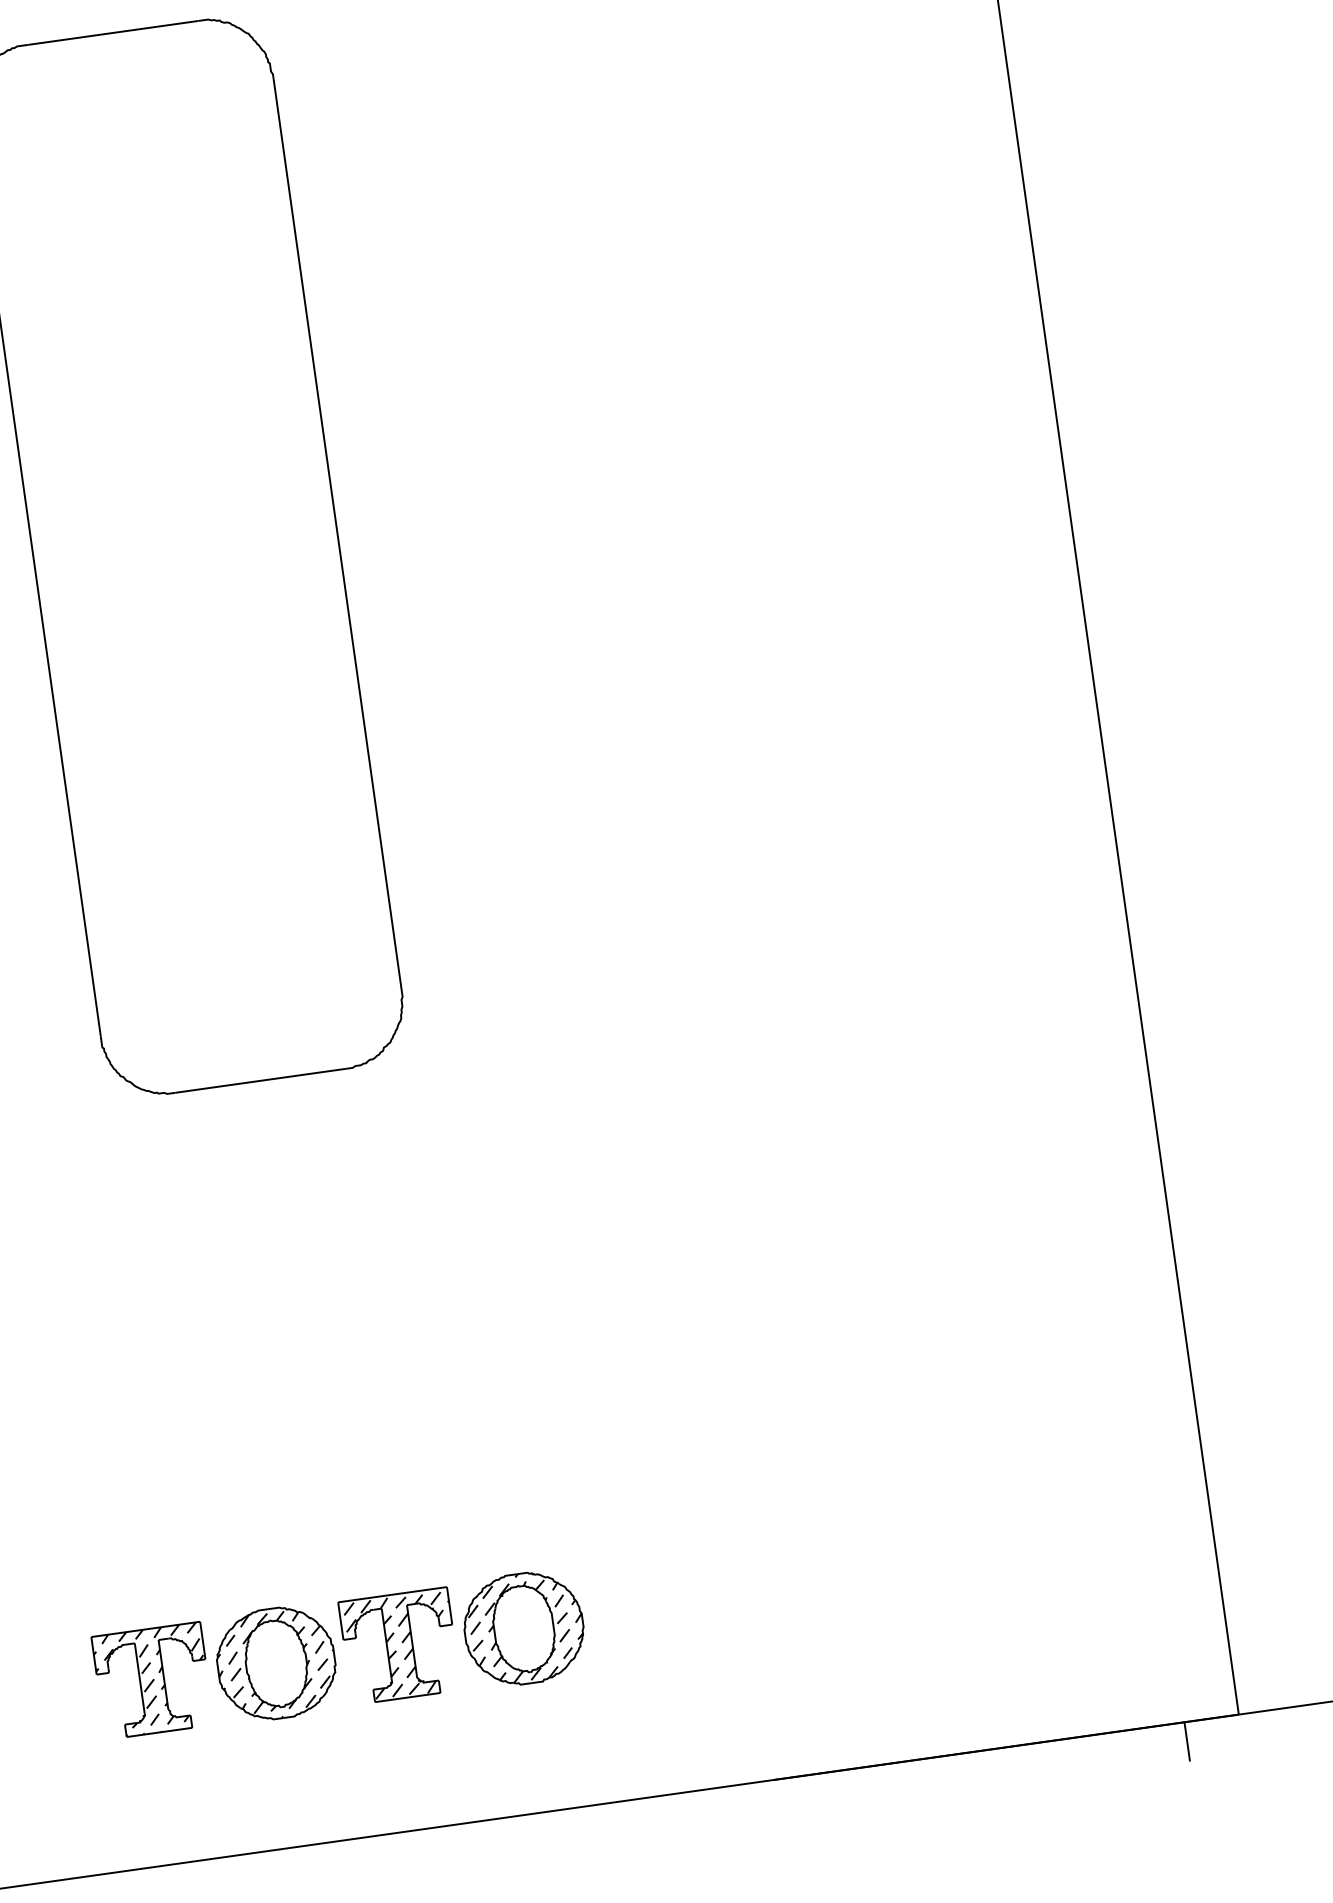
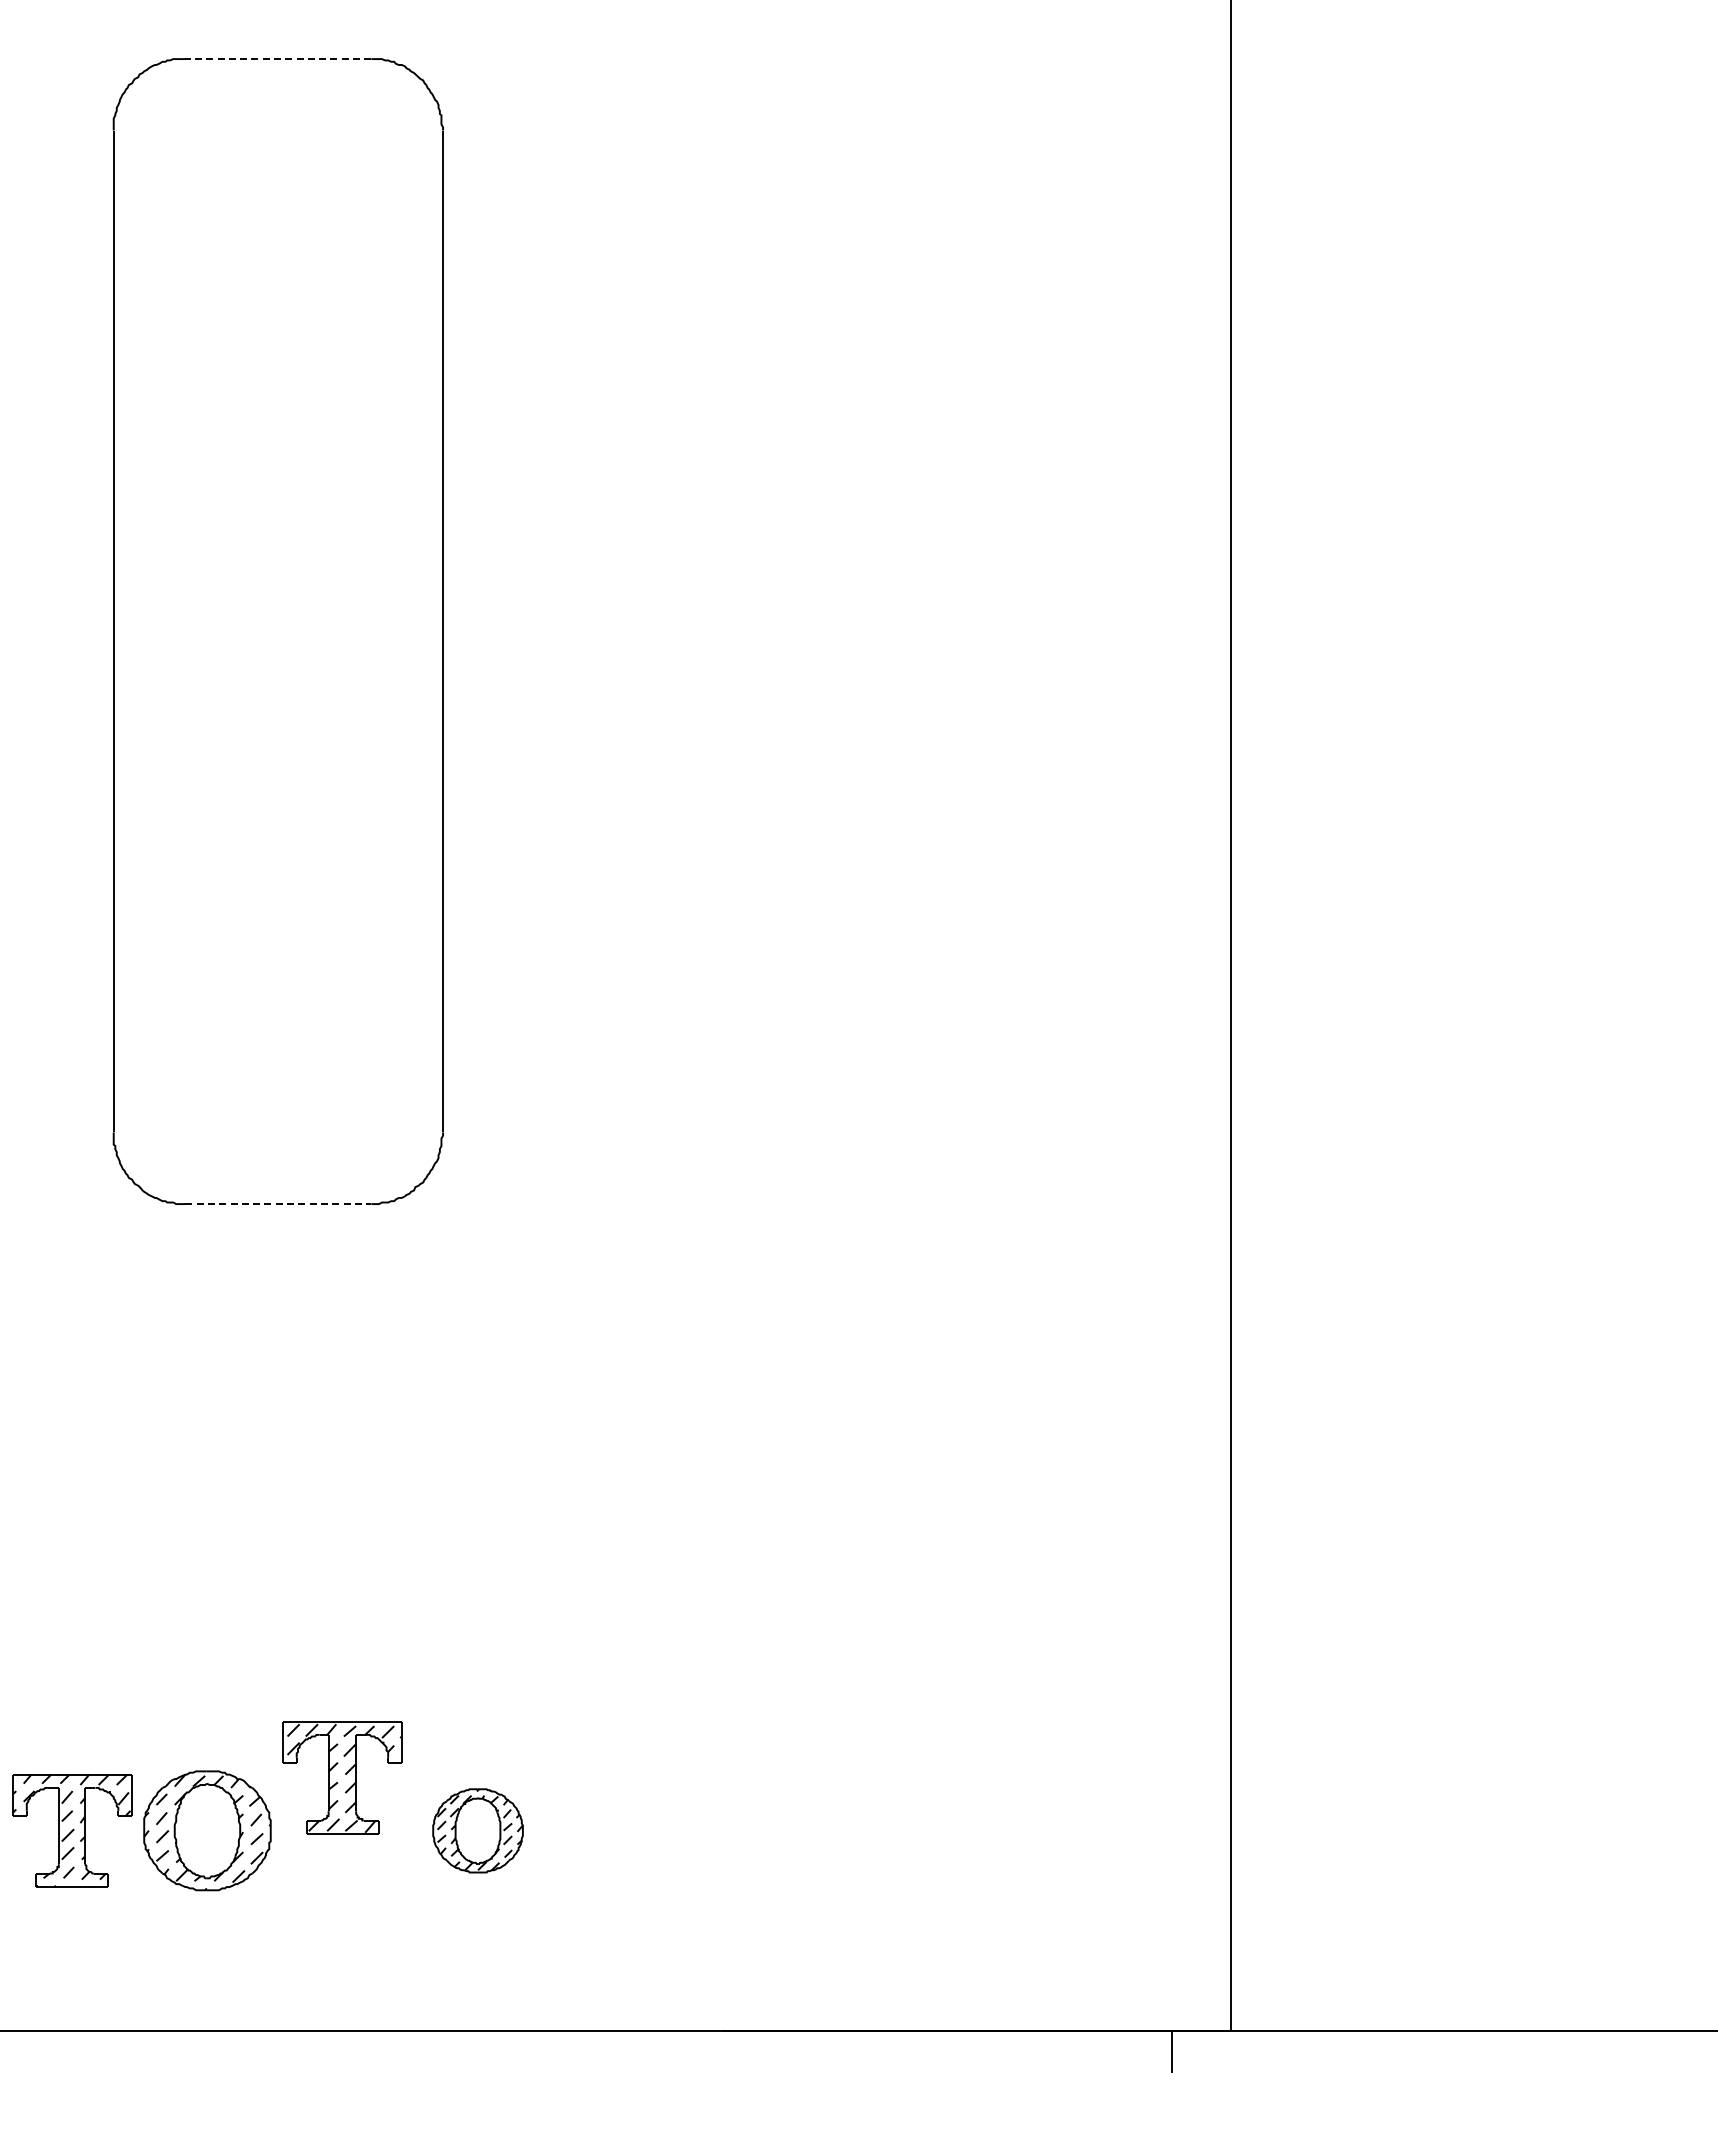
line: (113, 33) -> (278, 59), solid -> dashed
line: (260, 1081) -> (278, 1204), solid -> dashed
part: (523, 1628) -> (477, 1830), size x0.7
part: (399, 1645) -> (342, 1777), moved

